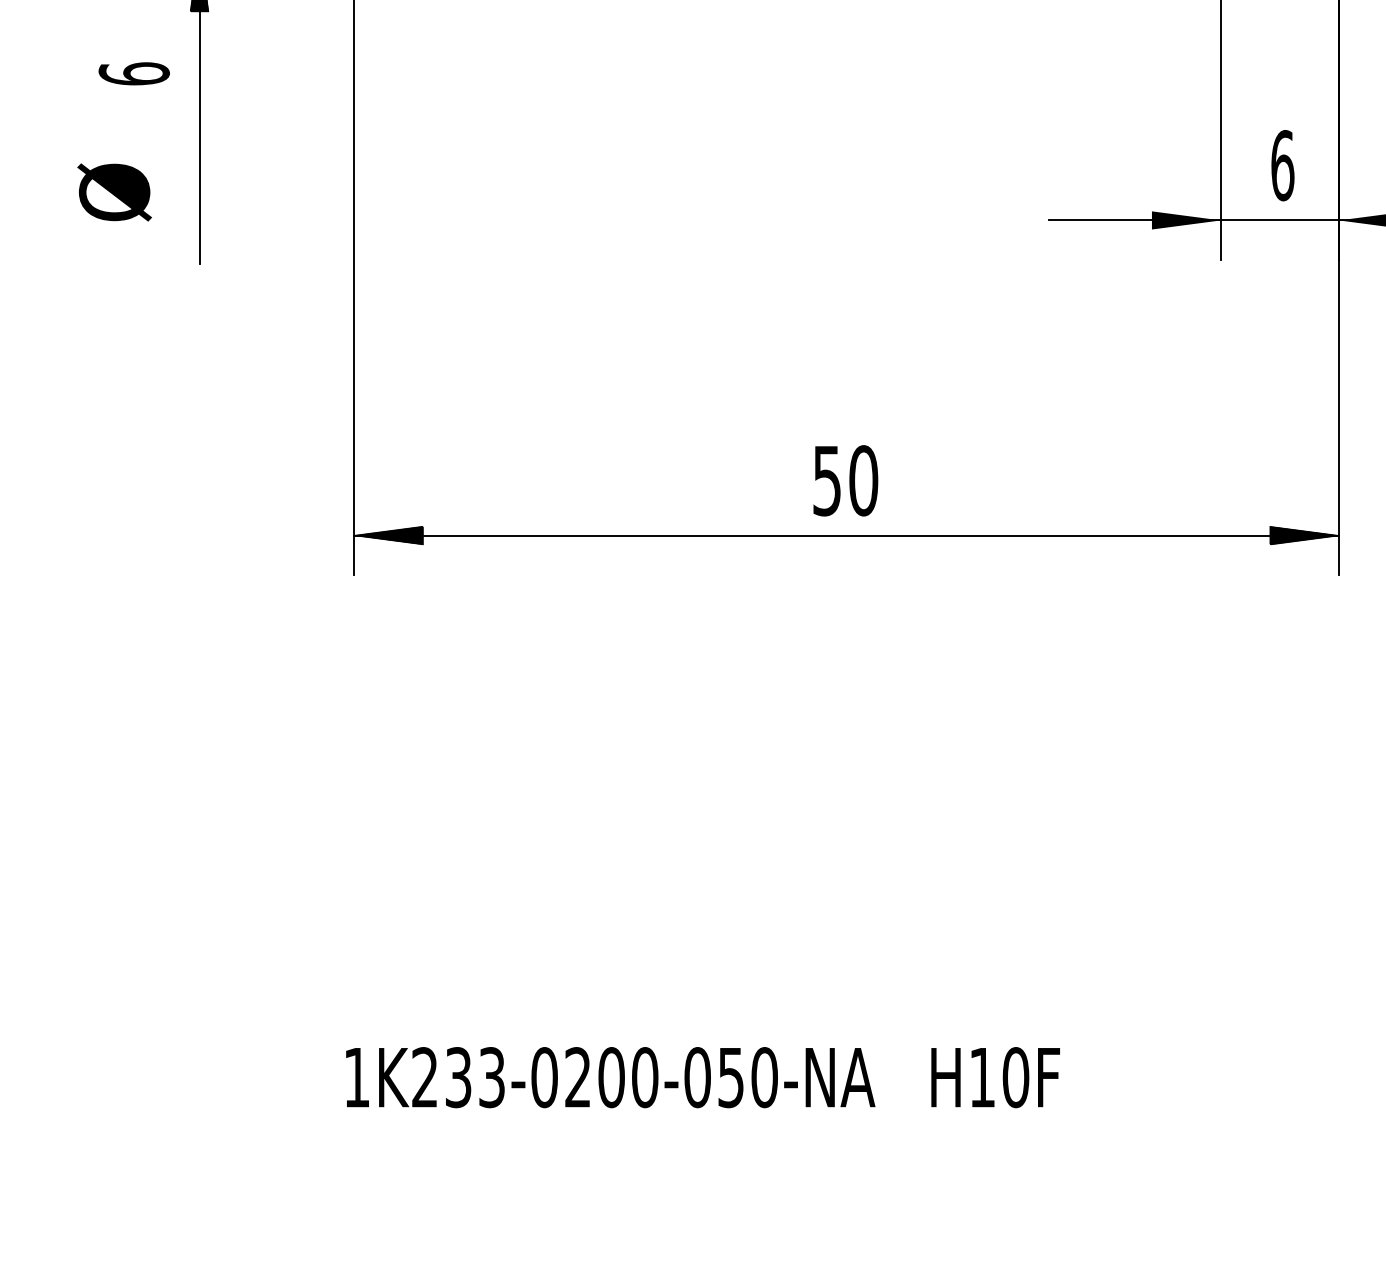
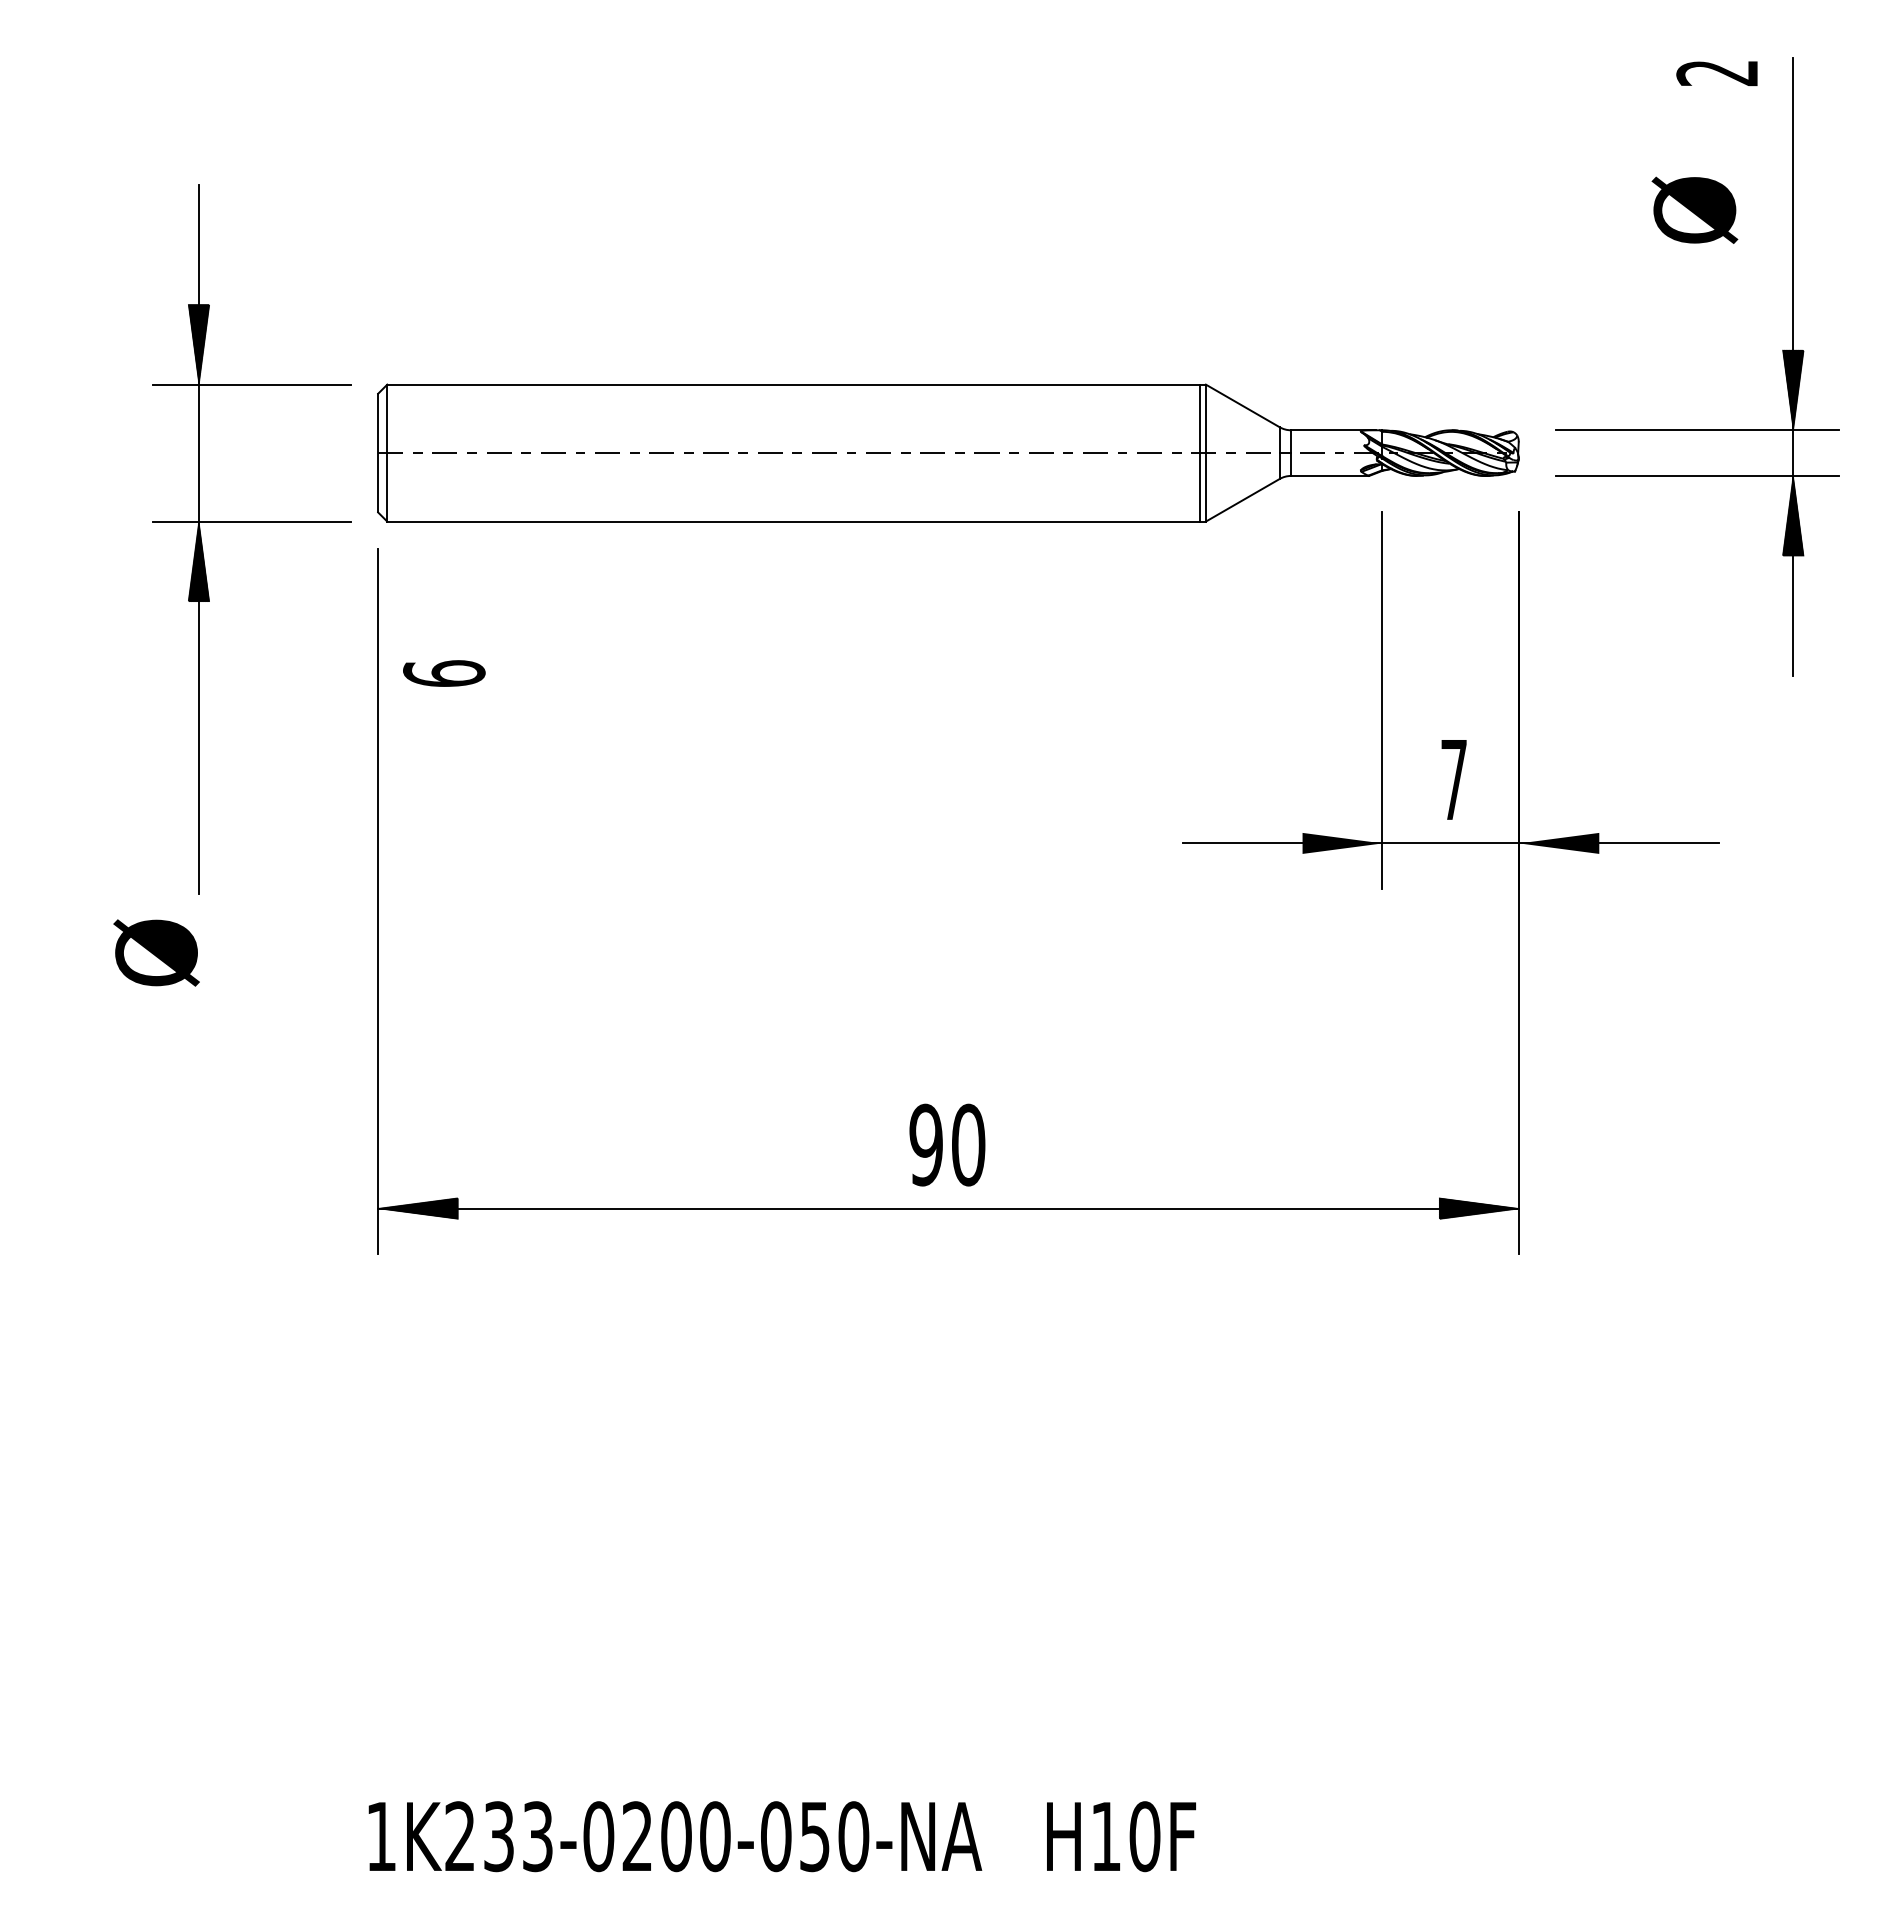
text: (134, 73) -> (444, 673), moved
text: (1283, 165) -> (1454, 779), 6 -> 7
text: (114, 192) -> (156, 952), moved
text: (826, 480) -> (925, 1144), 50 -> 90

